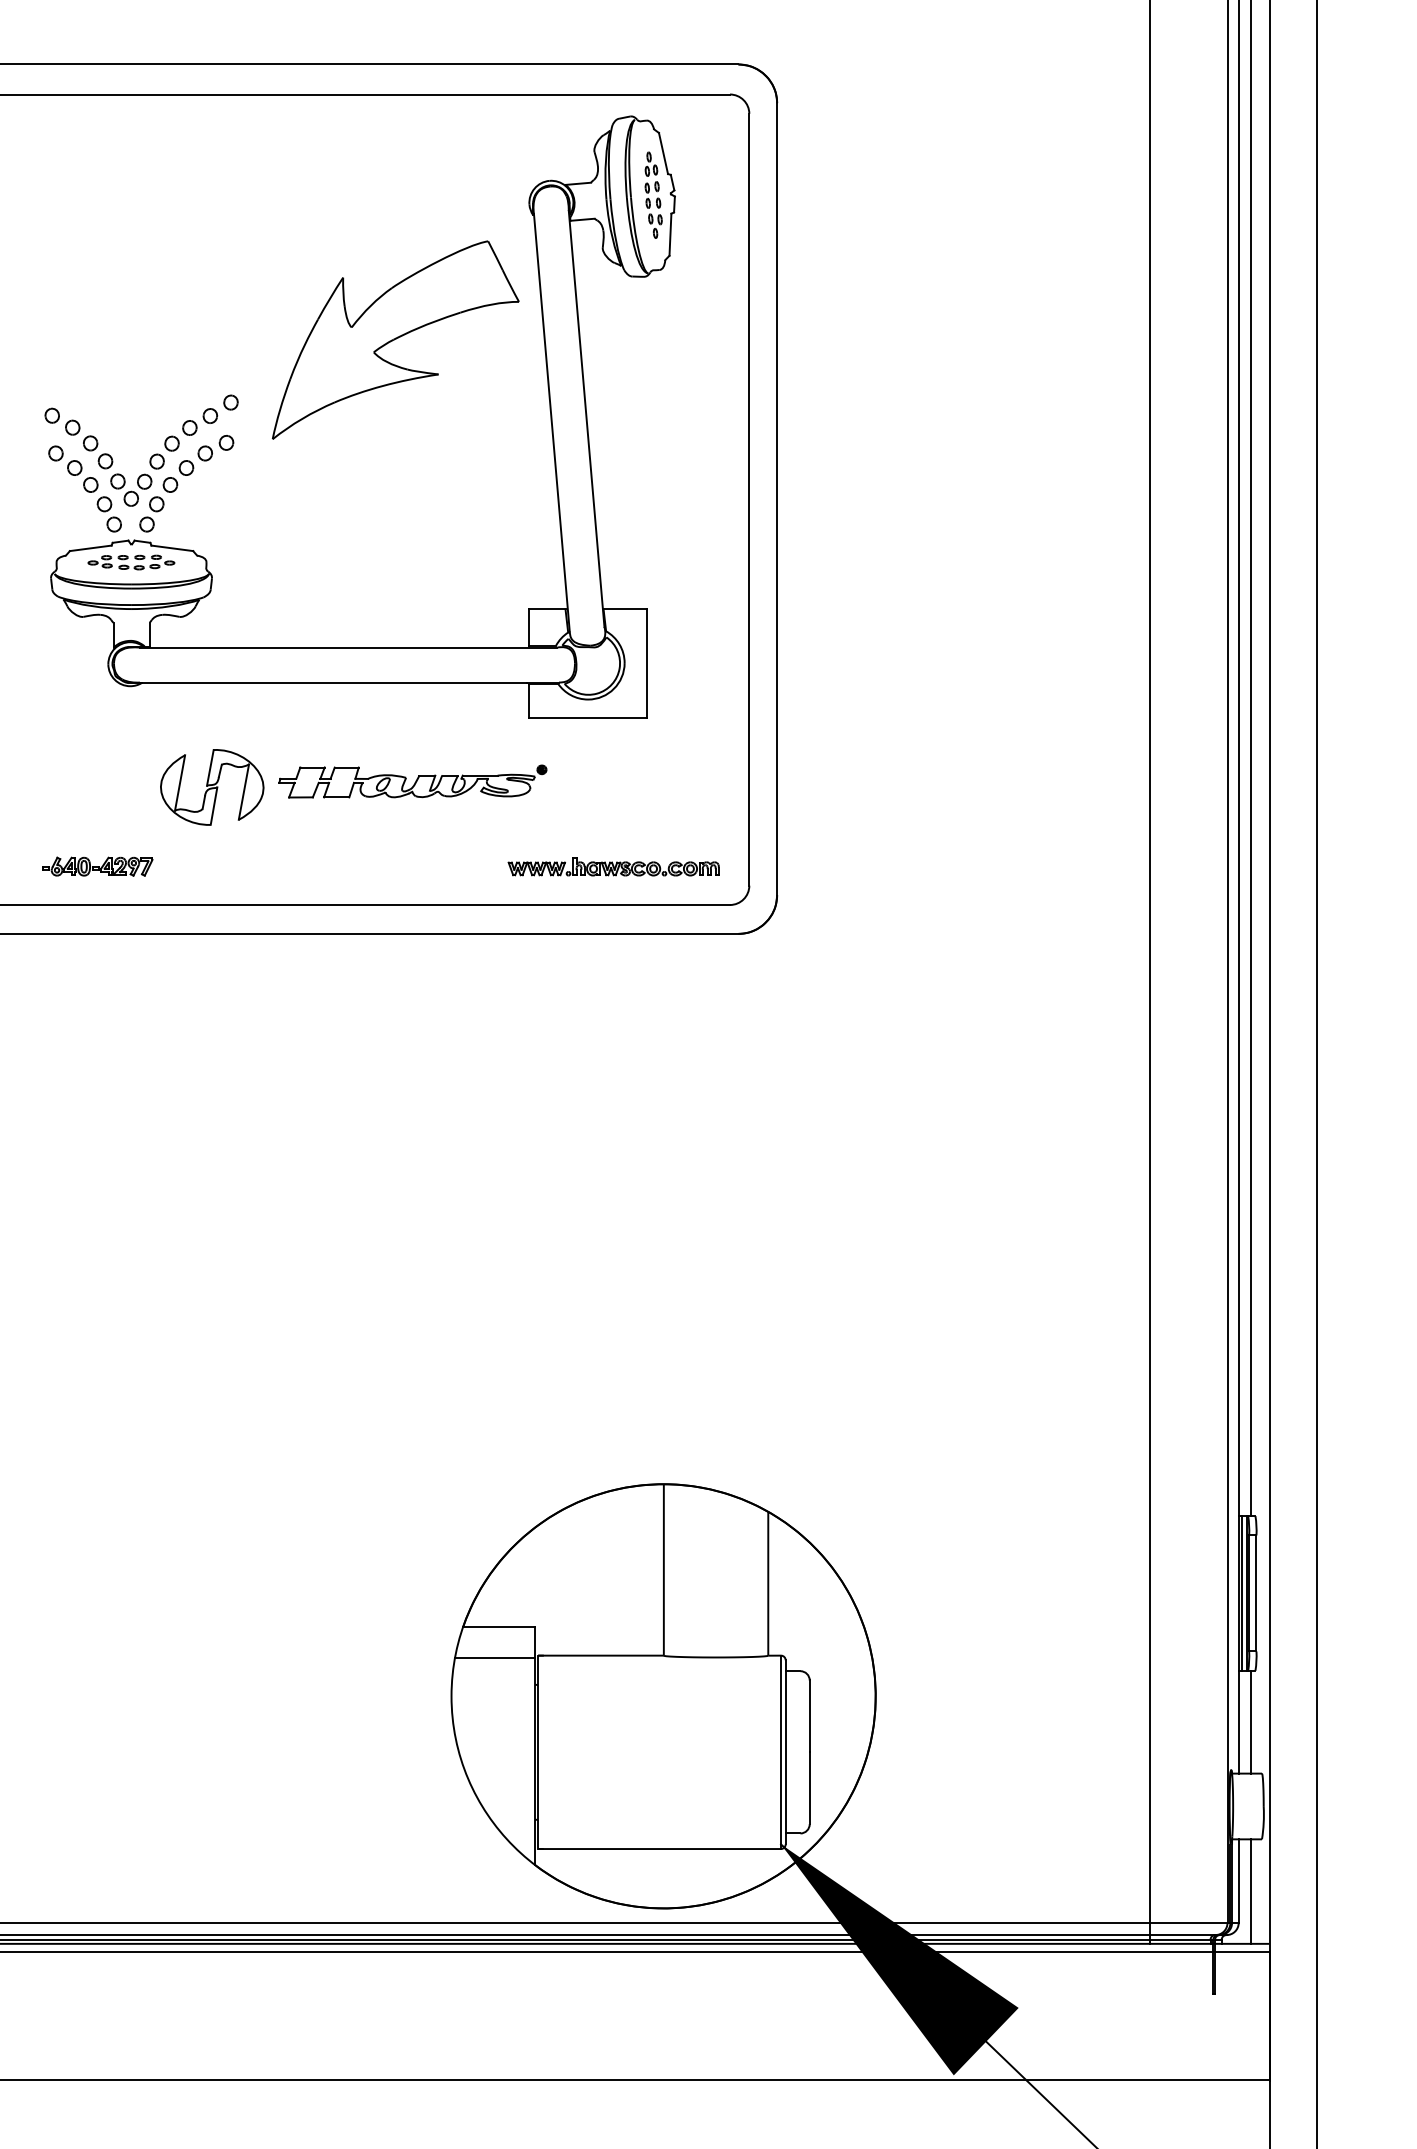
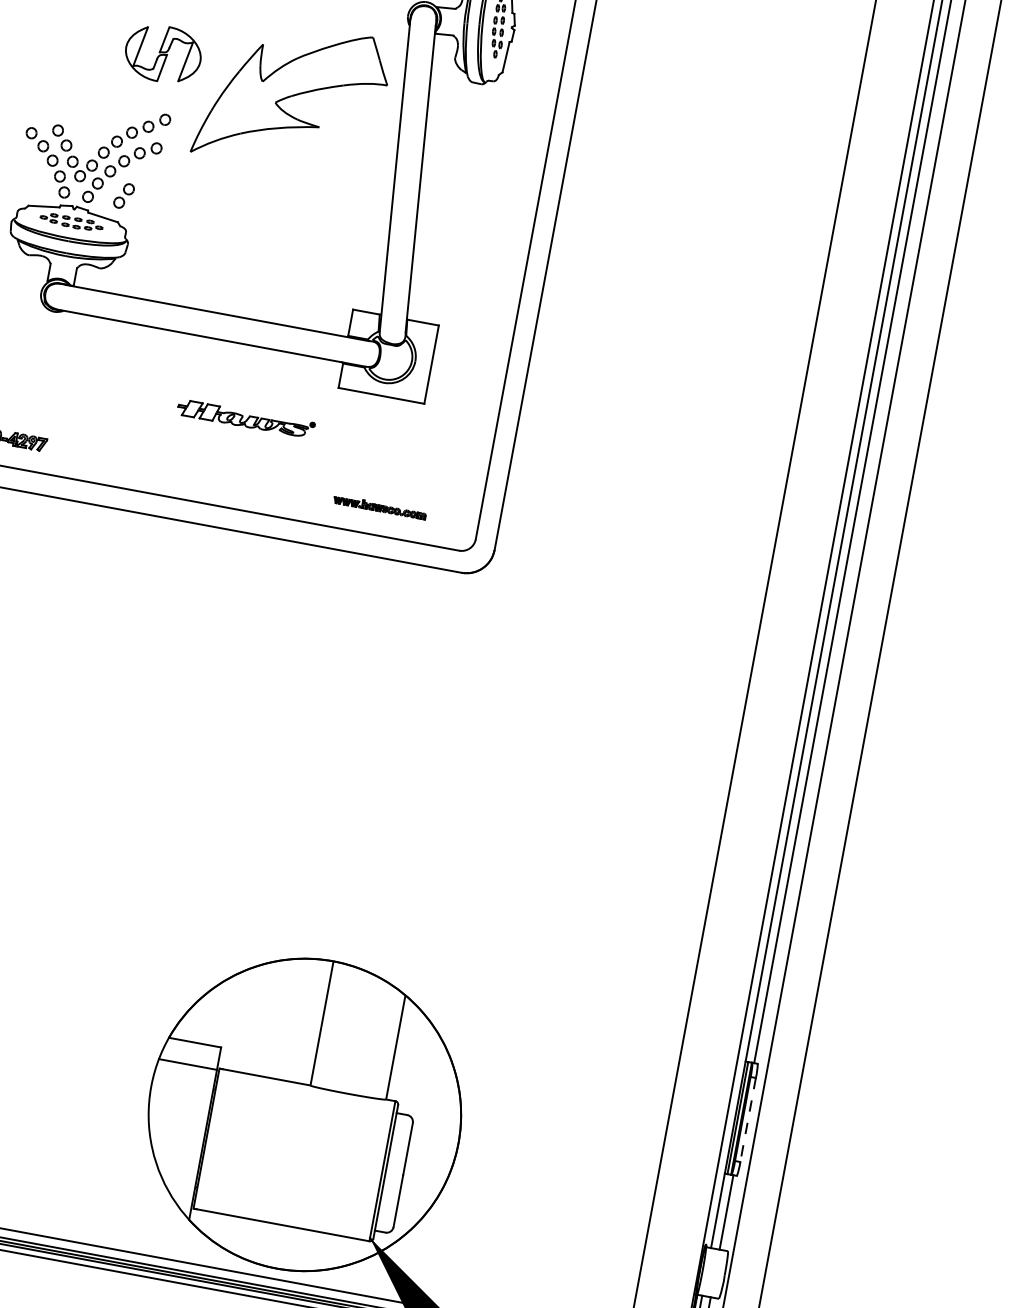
part: (62, 421) -> (40, 110), removed
part: (194, 514) -> (123, 195), added
part: (412, 781) -> (245, 418), size x0.7
part: (212, 787) -> (163, 54), moved
part: (613, 866) -> (380, 507), size x0.6
line: (1256, 1593) -> (748, 1120), solid -> dashed

